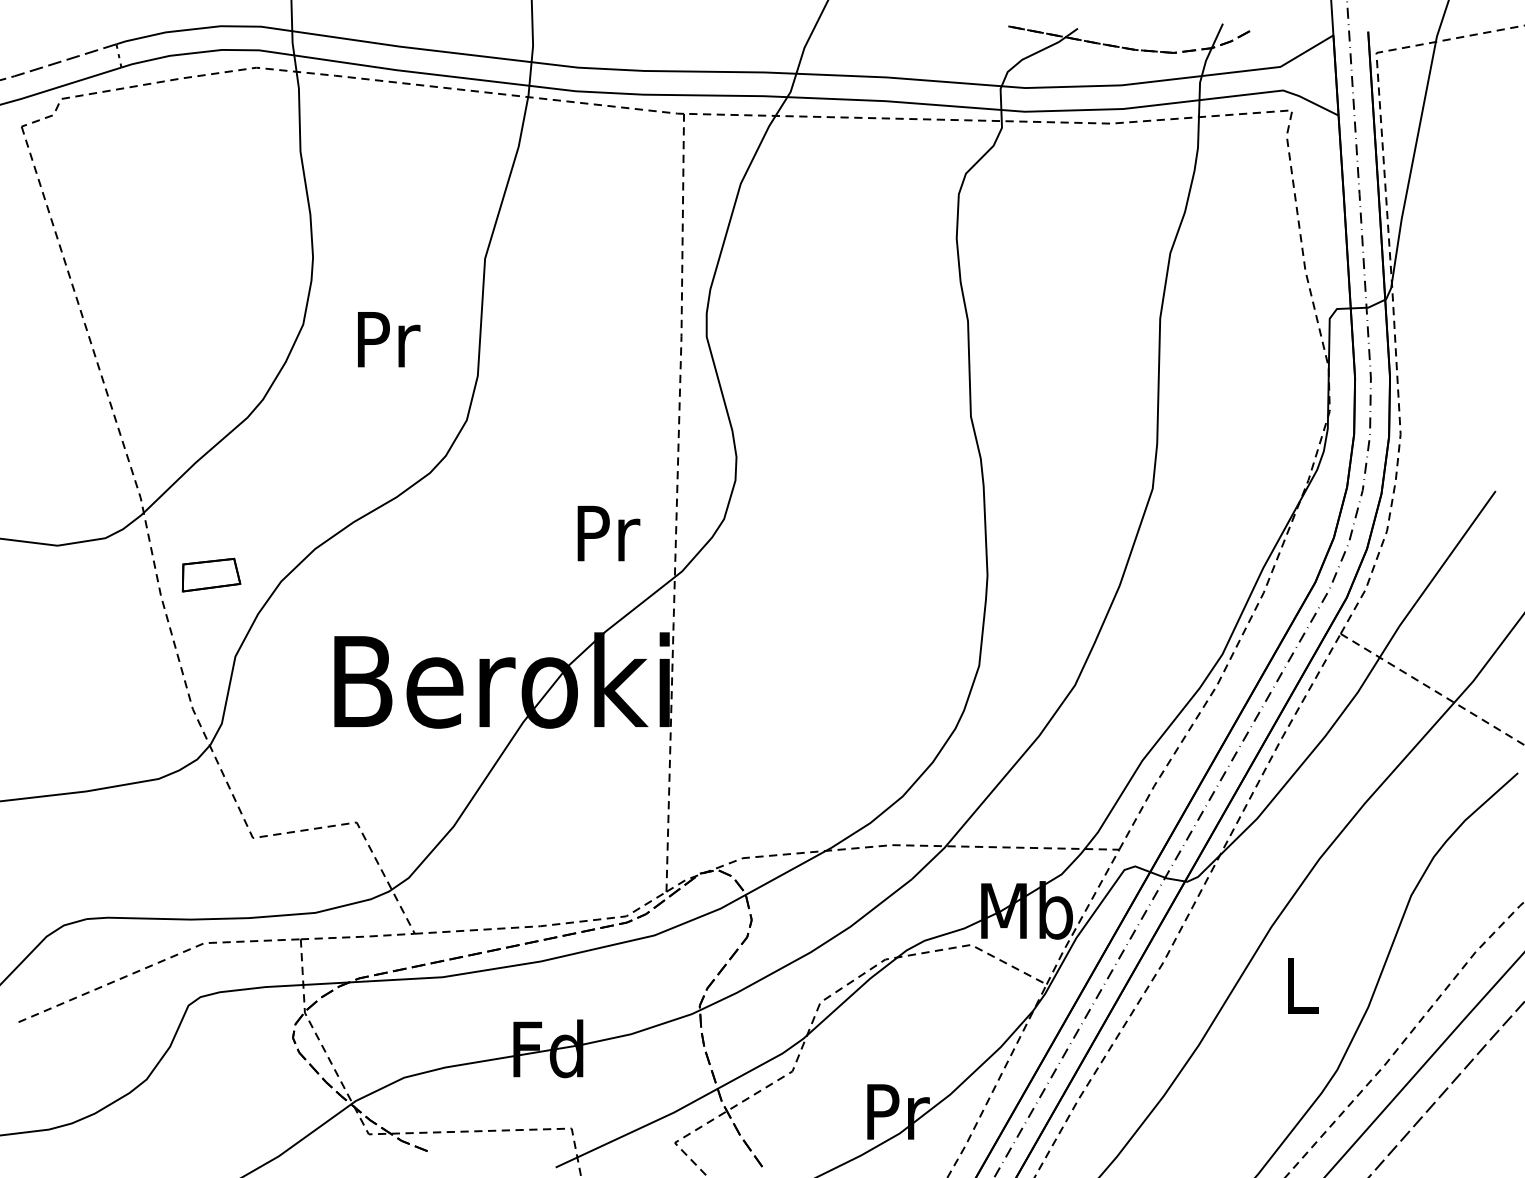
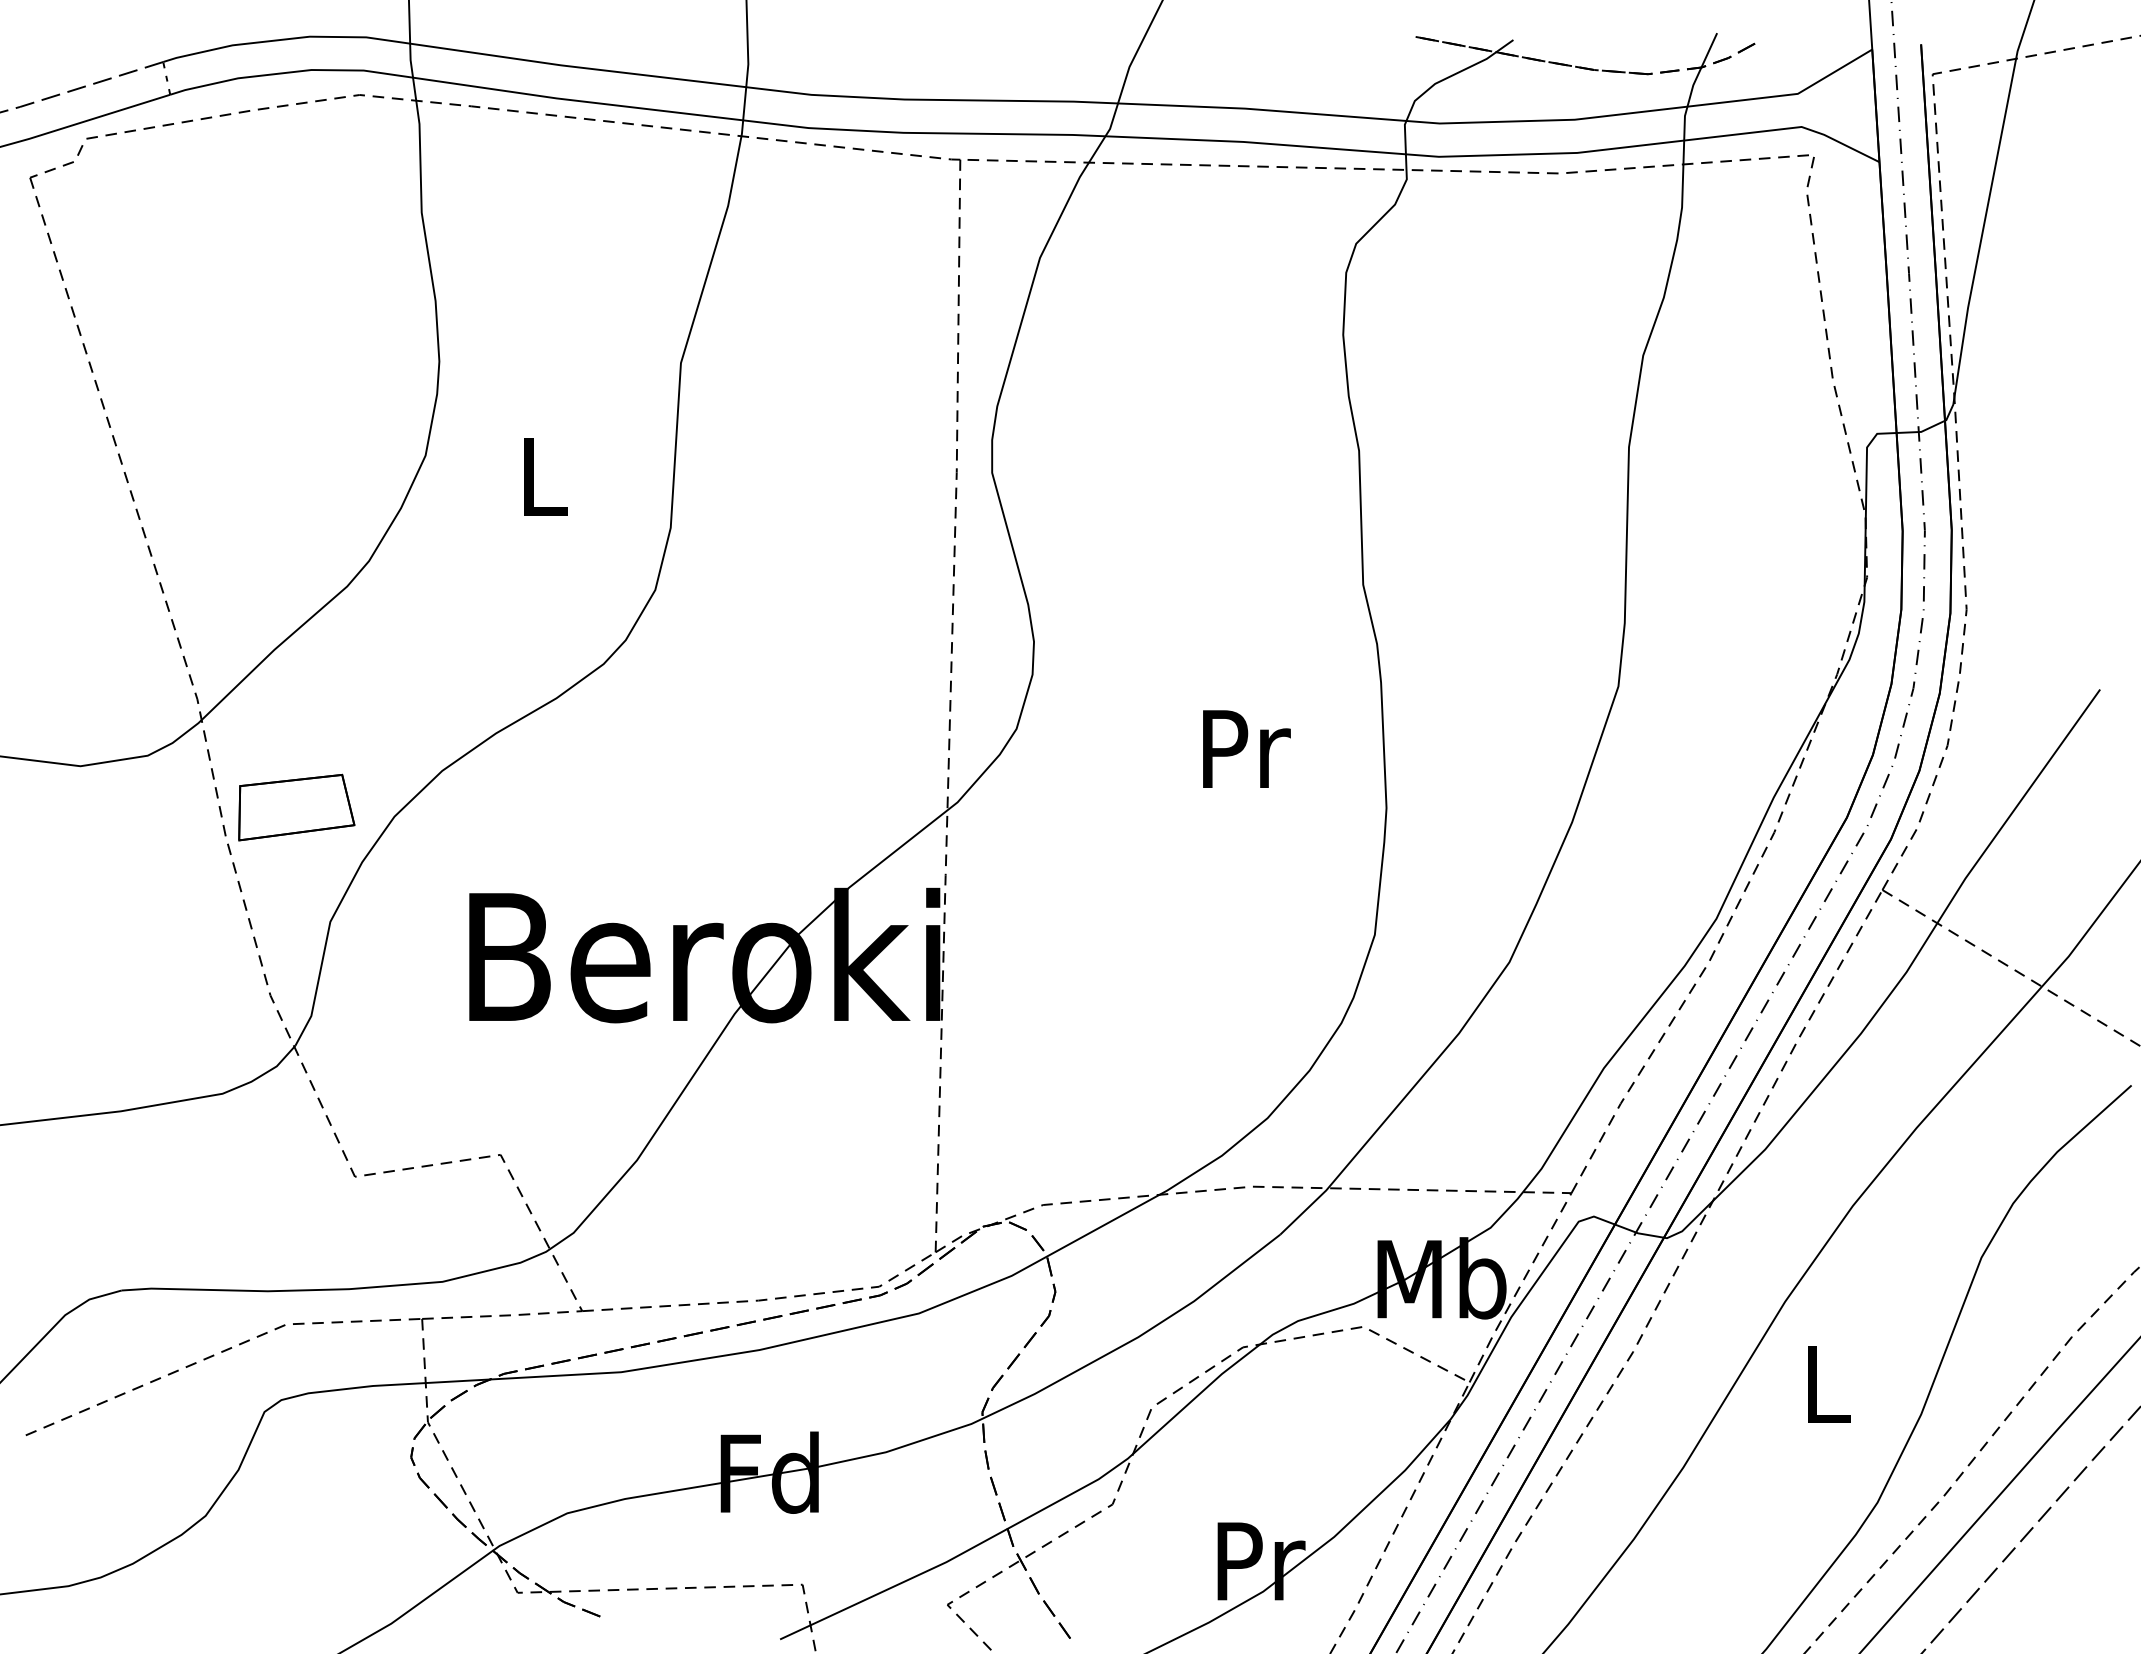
text: (389, 339) -> (546, 476), Pr -> L
text: (608, 533) -> (1246, 748), moved
part: (211, 575) -> (296, 807), size x1.43

